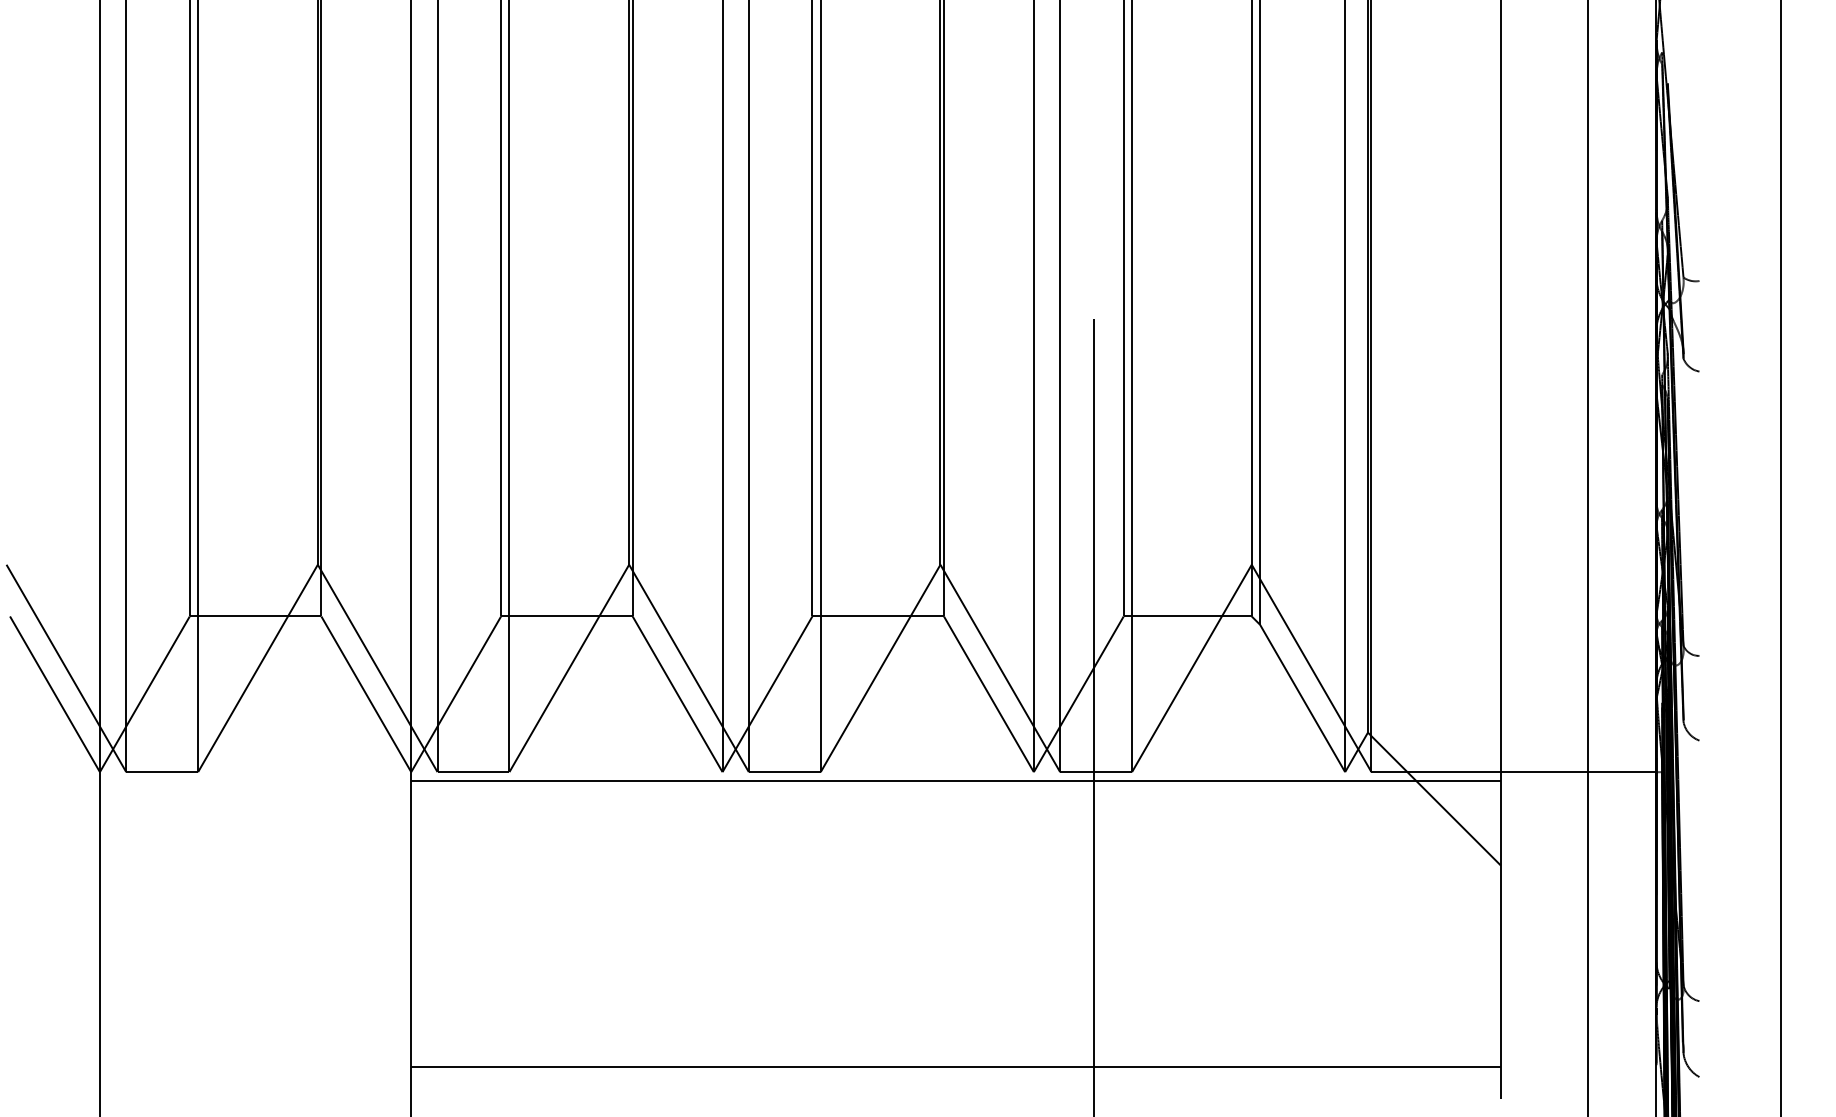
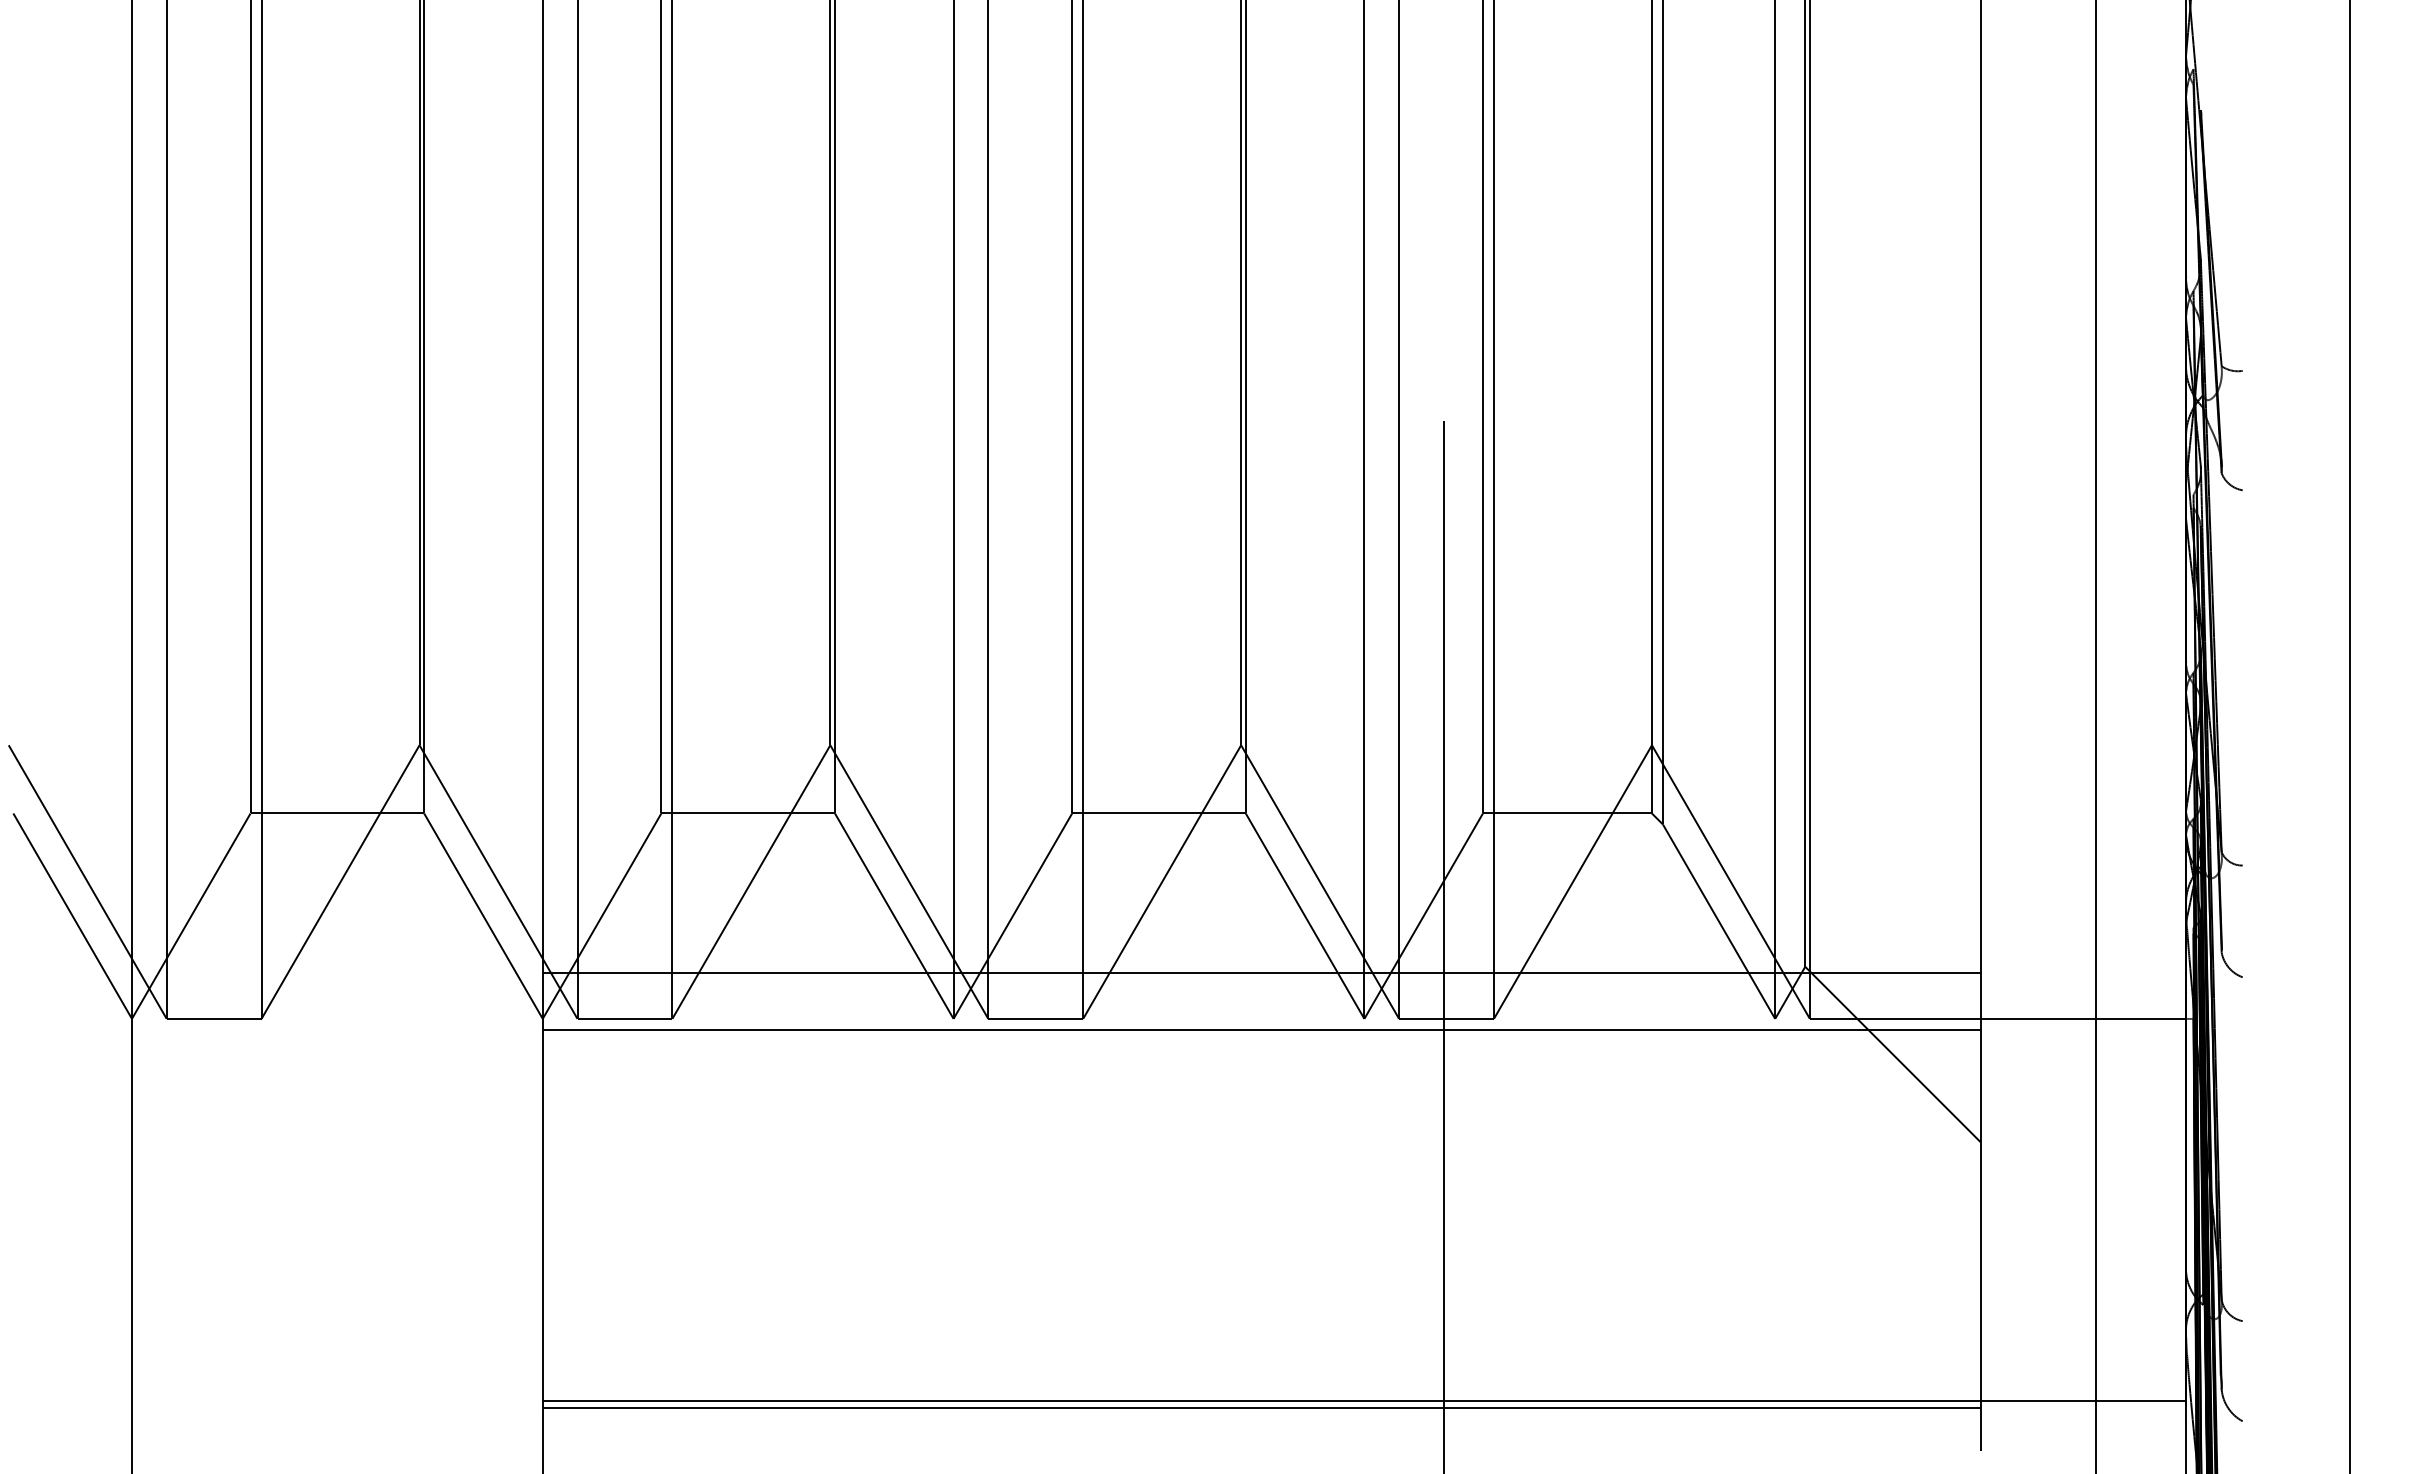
line: (955, 736) -> (1261, 972), added
line: (1033, 1061) -> (1363, 1400), added

